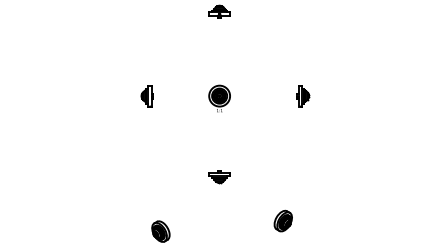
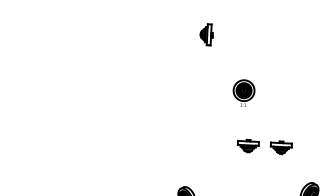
part: (146, 96) -> (205, 35), moved
part: (219, 98) -> (243, 93), moved
part: (252, 177) -> (281, 148), added

